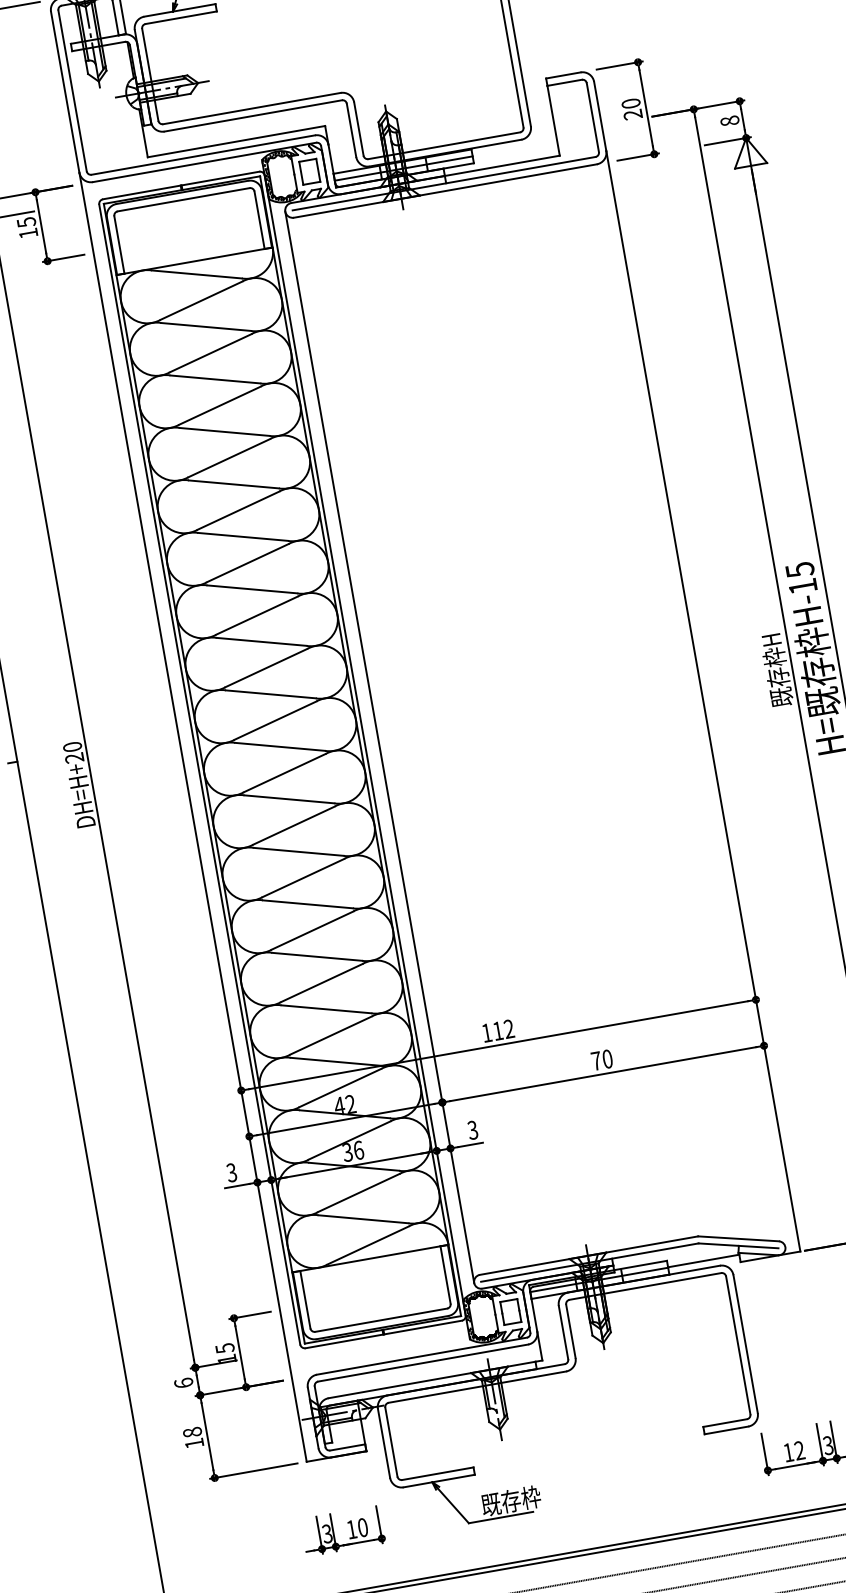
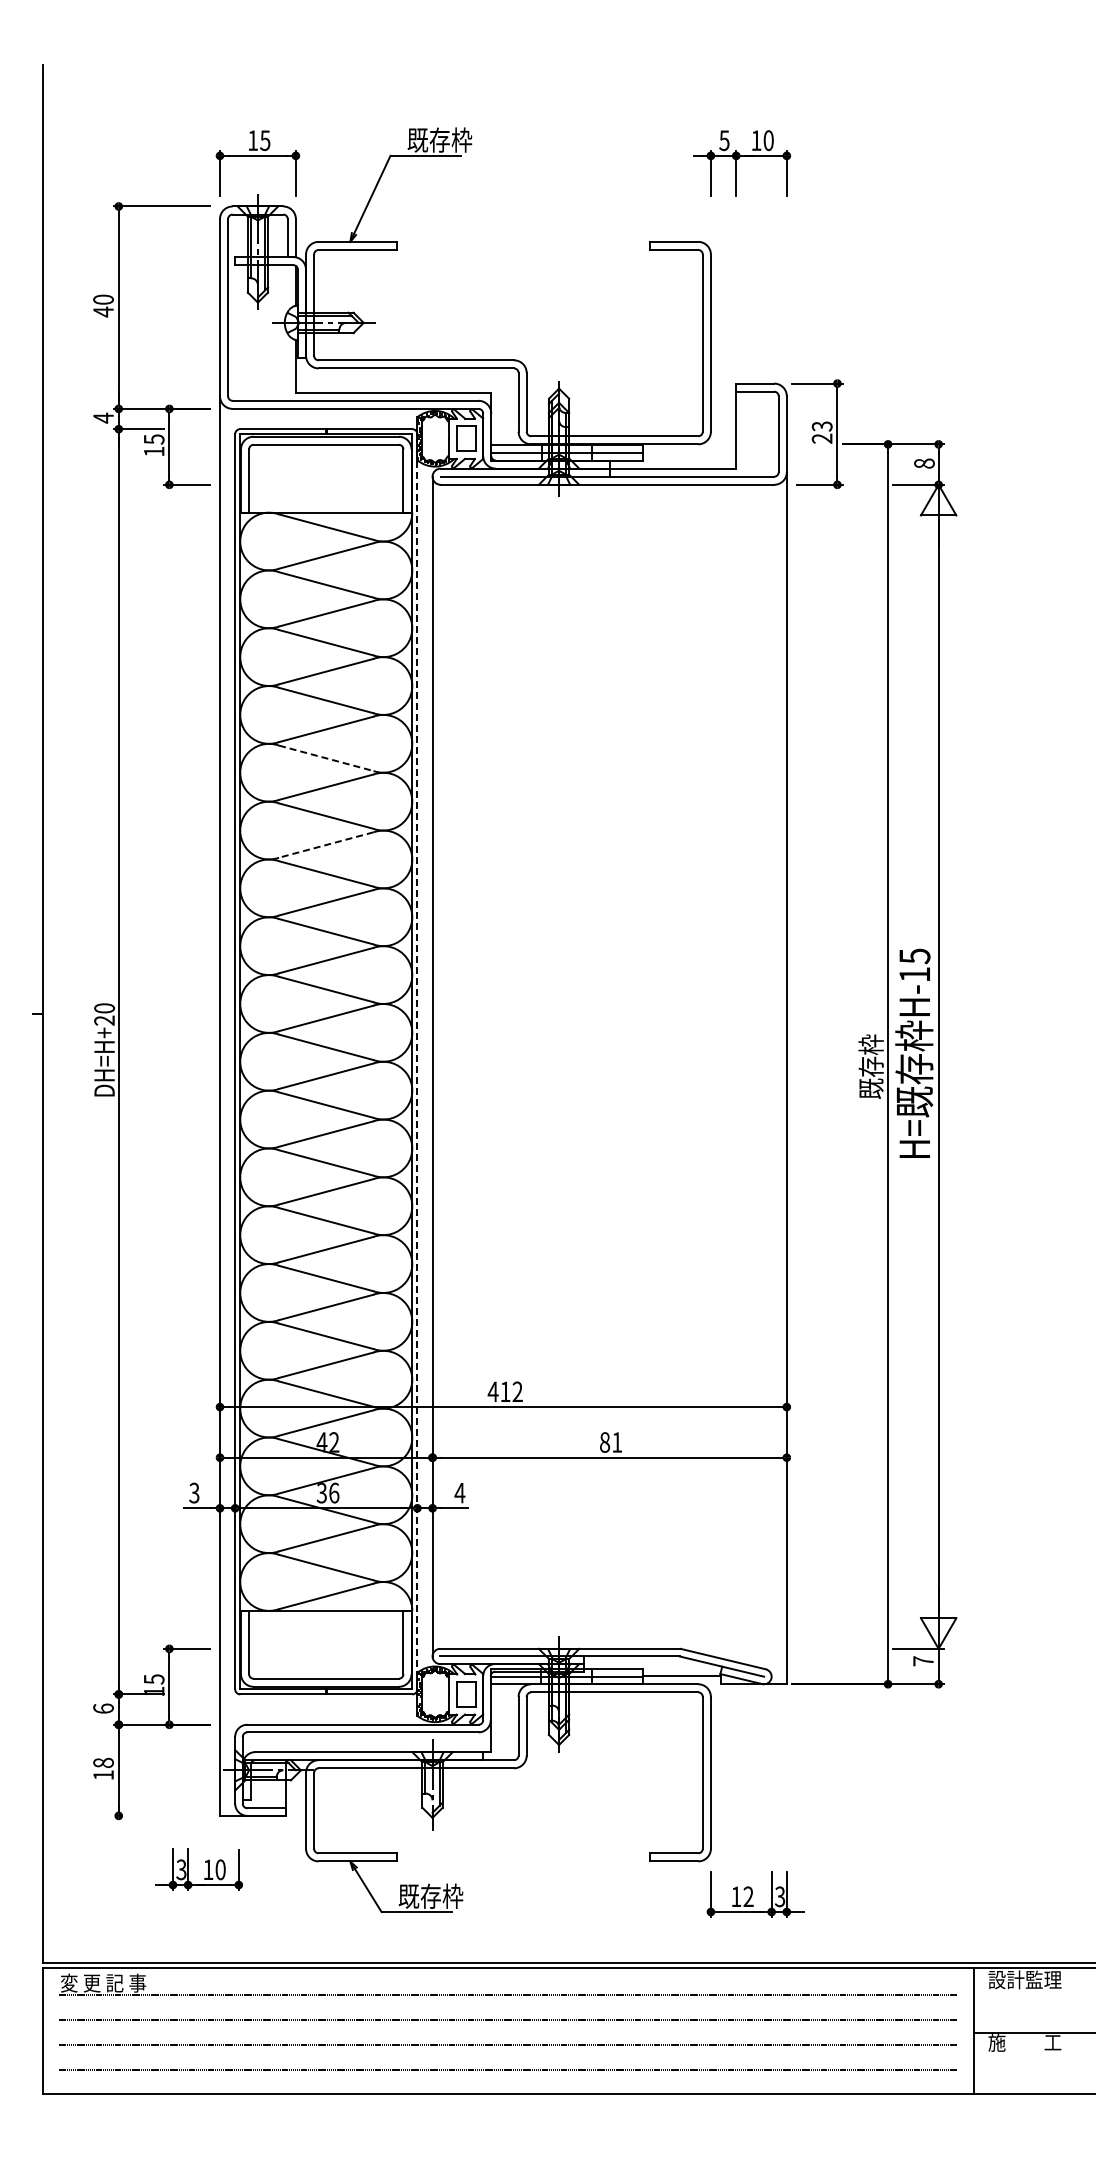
text: (631, 103) -> (822, 426), 20 -> 23
line: (234, 484) -> (326, 758), solid -> dashed
line: (248, 563) -> (326, 845), solid -> dashed
text: (771, 639) -> (871, 1025), 既存枠H -> 既存枠
line: (365, 745) -> (417, 1061), solid -> dashed
text: (486, 1032) -> (492, 1391), 112 -> 412
text: (602, 1060) -> (611, 1442), 70 -> 81
text: (472, 1129) -> (459, 1492), 3 -> 4
line: (253, 1470) -> (161, 1815), removed
part: (348, 1523) -> (205, 1862), moved

